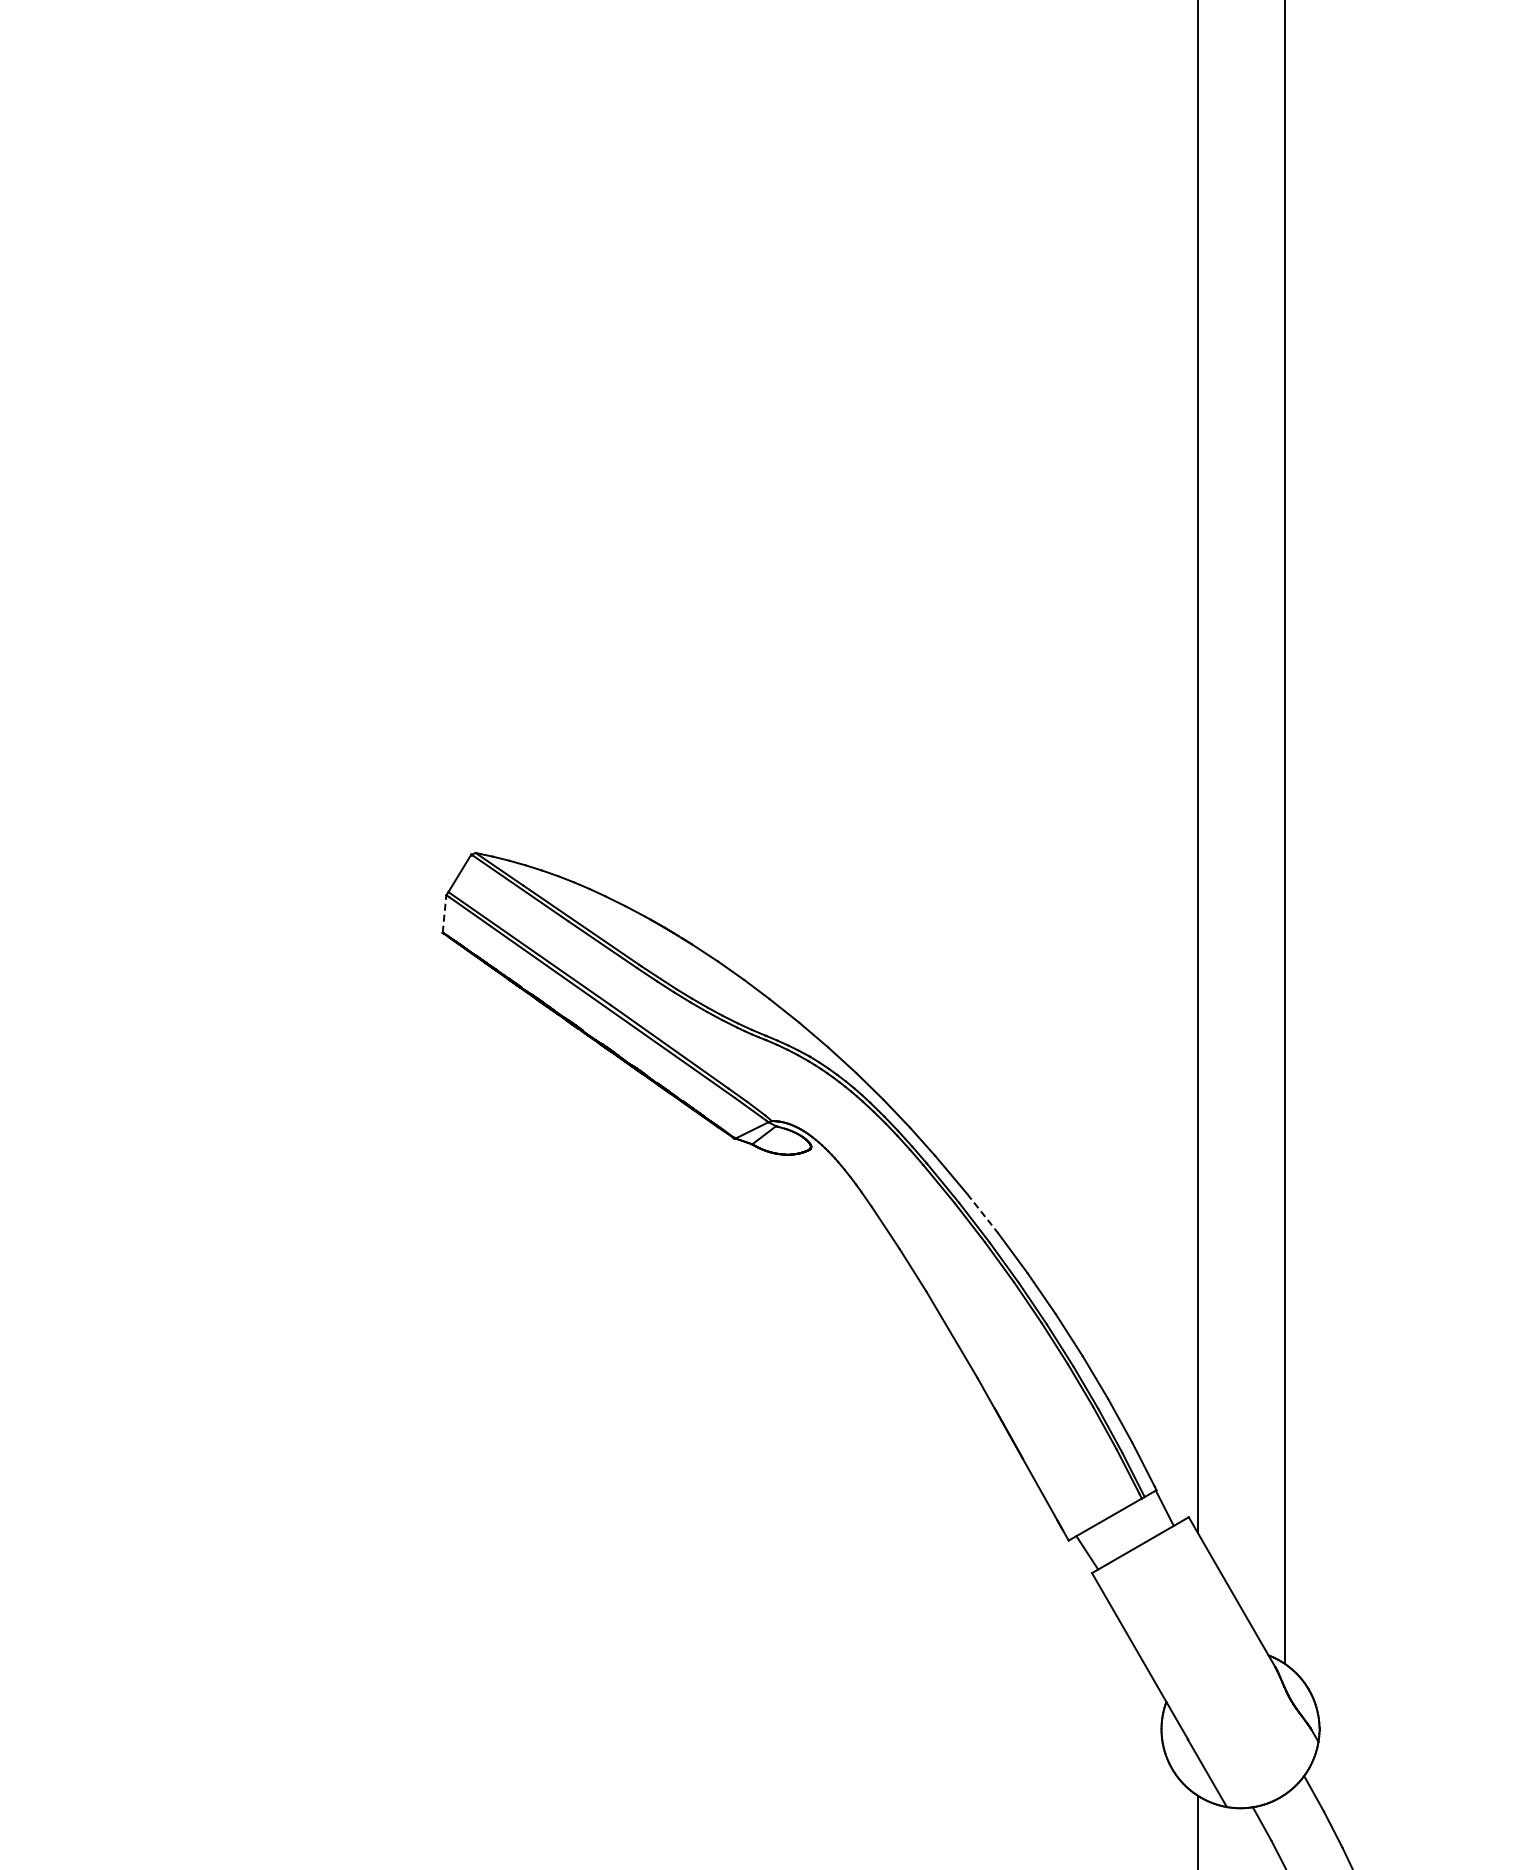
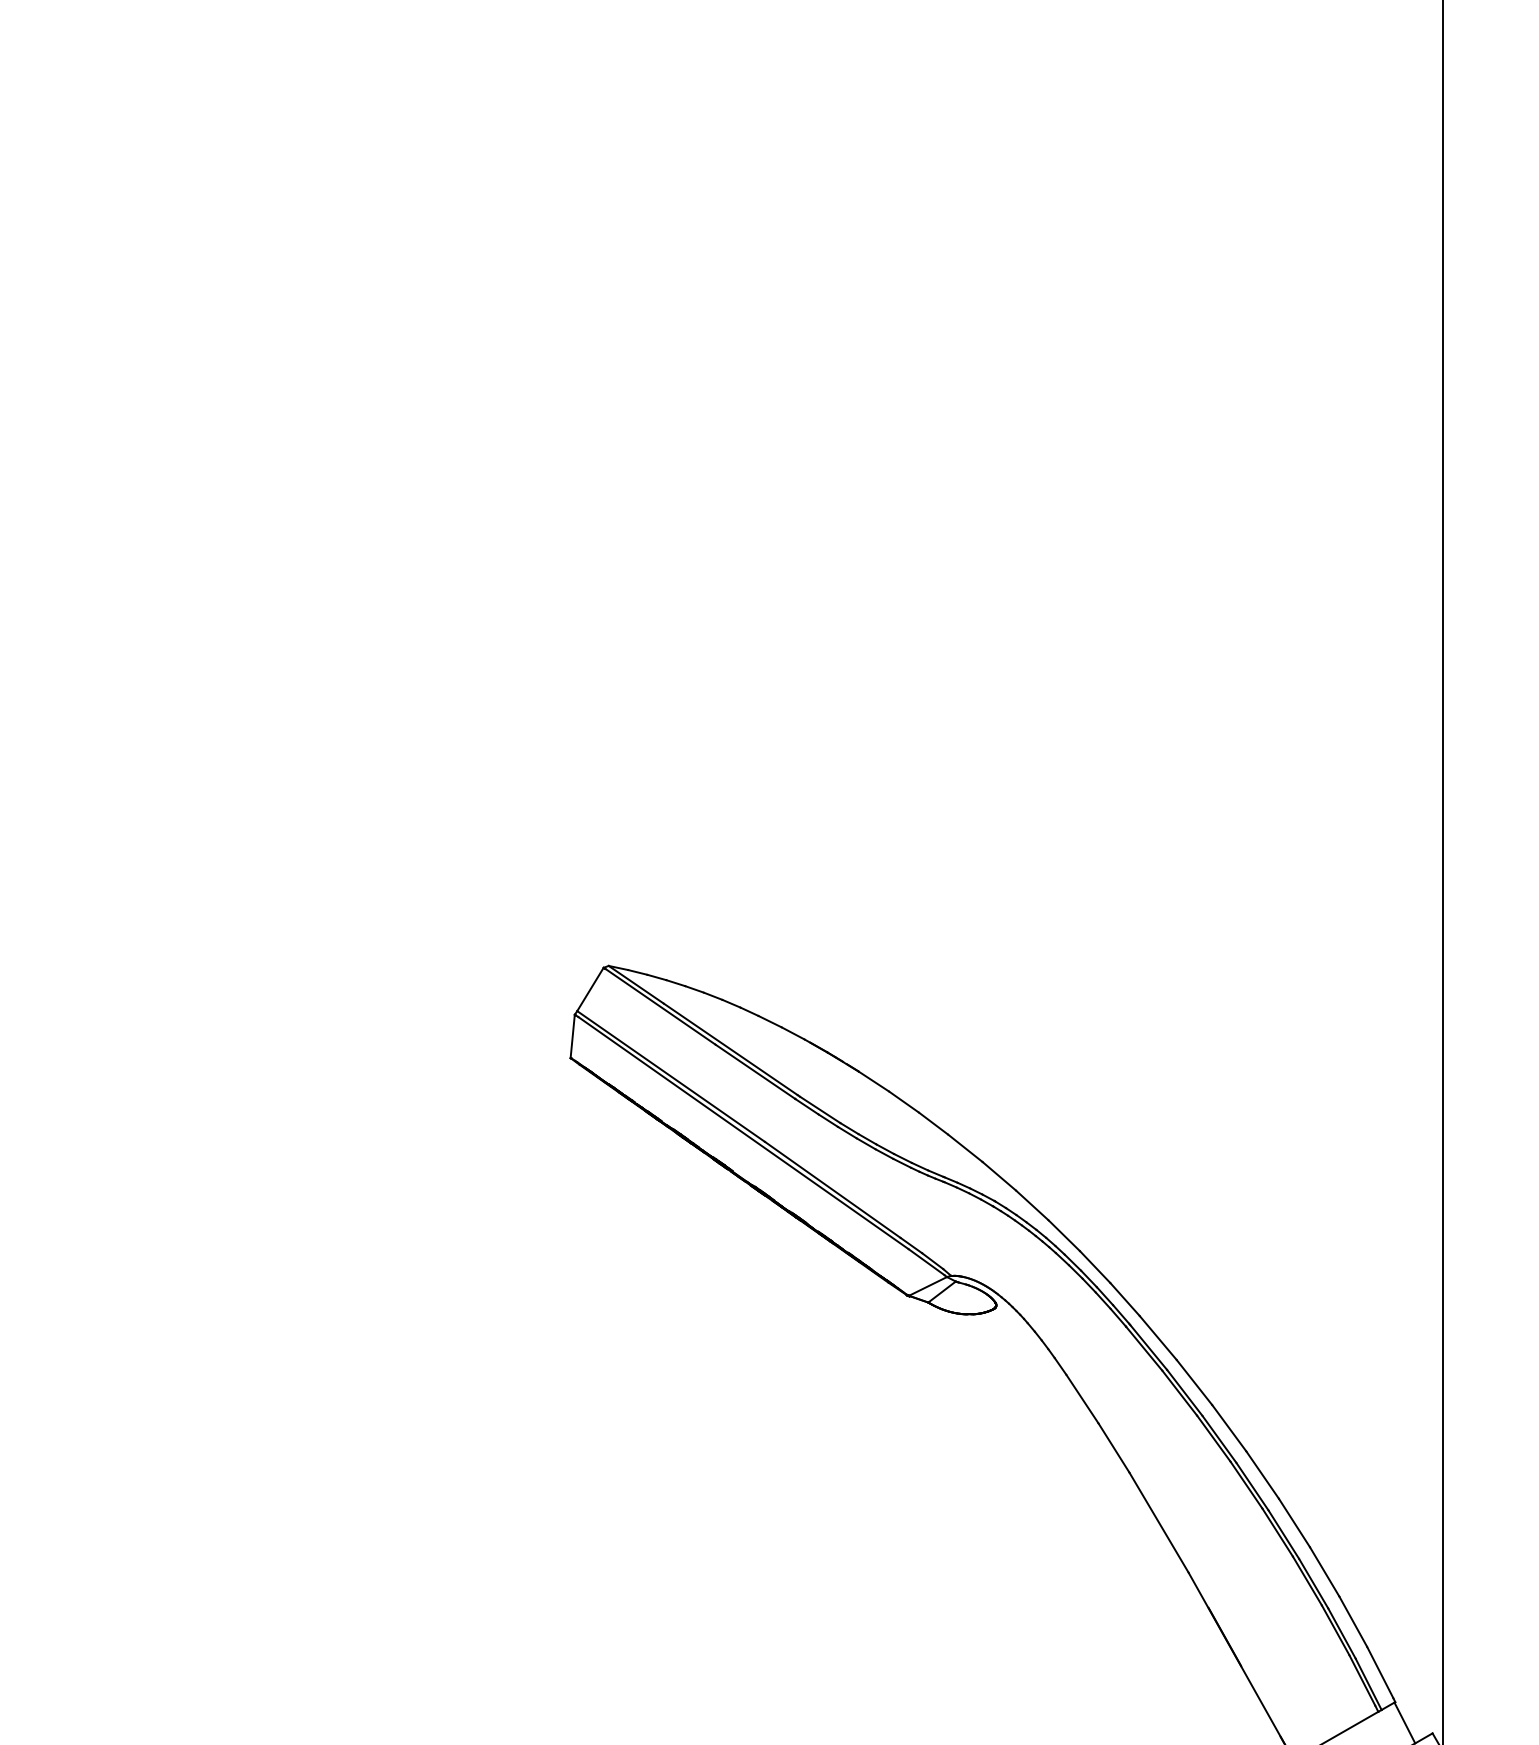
line: (444, 913) -> (572, 1035), dashed -> solid
line: (982, 1213) -> (1194, 1382), dashed -> solid

